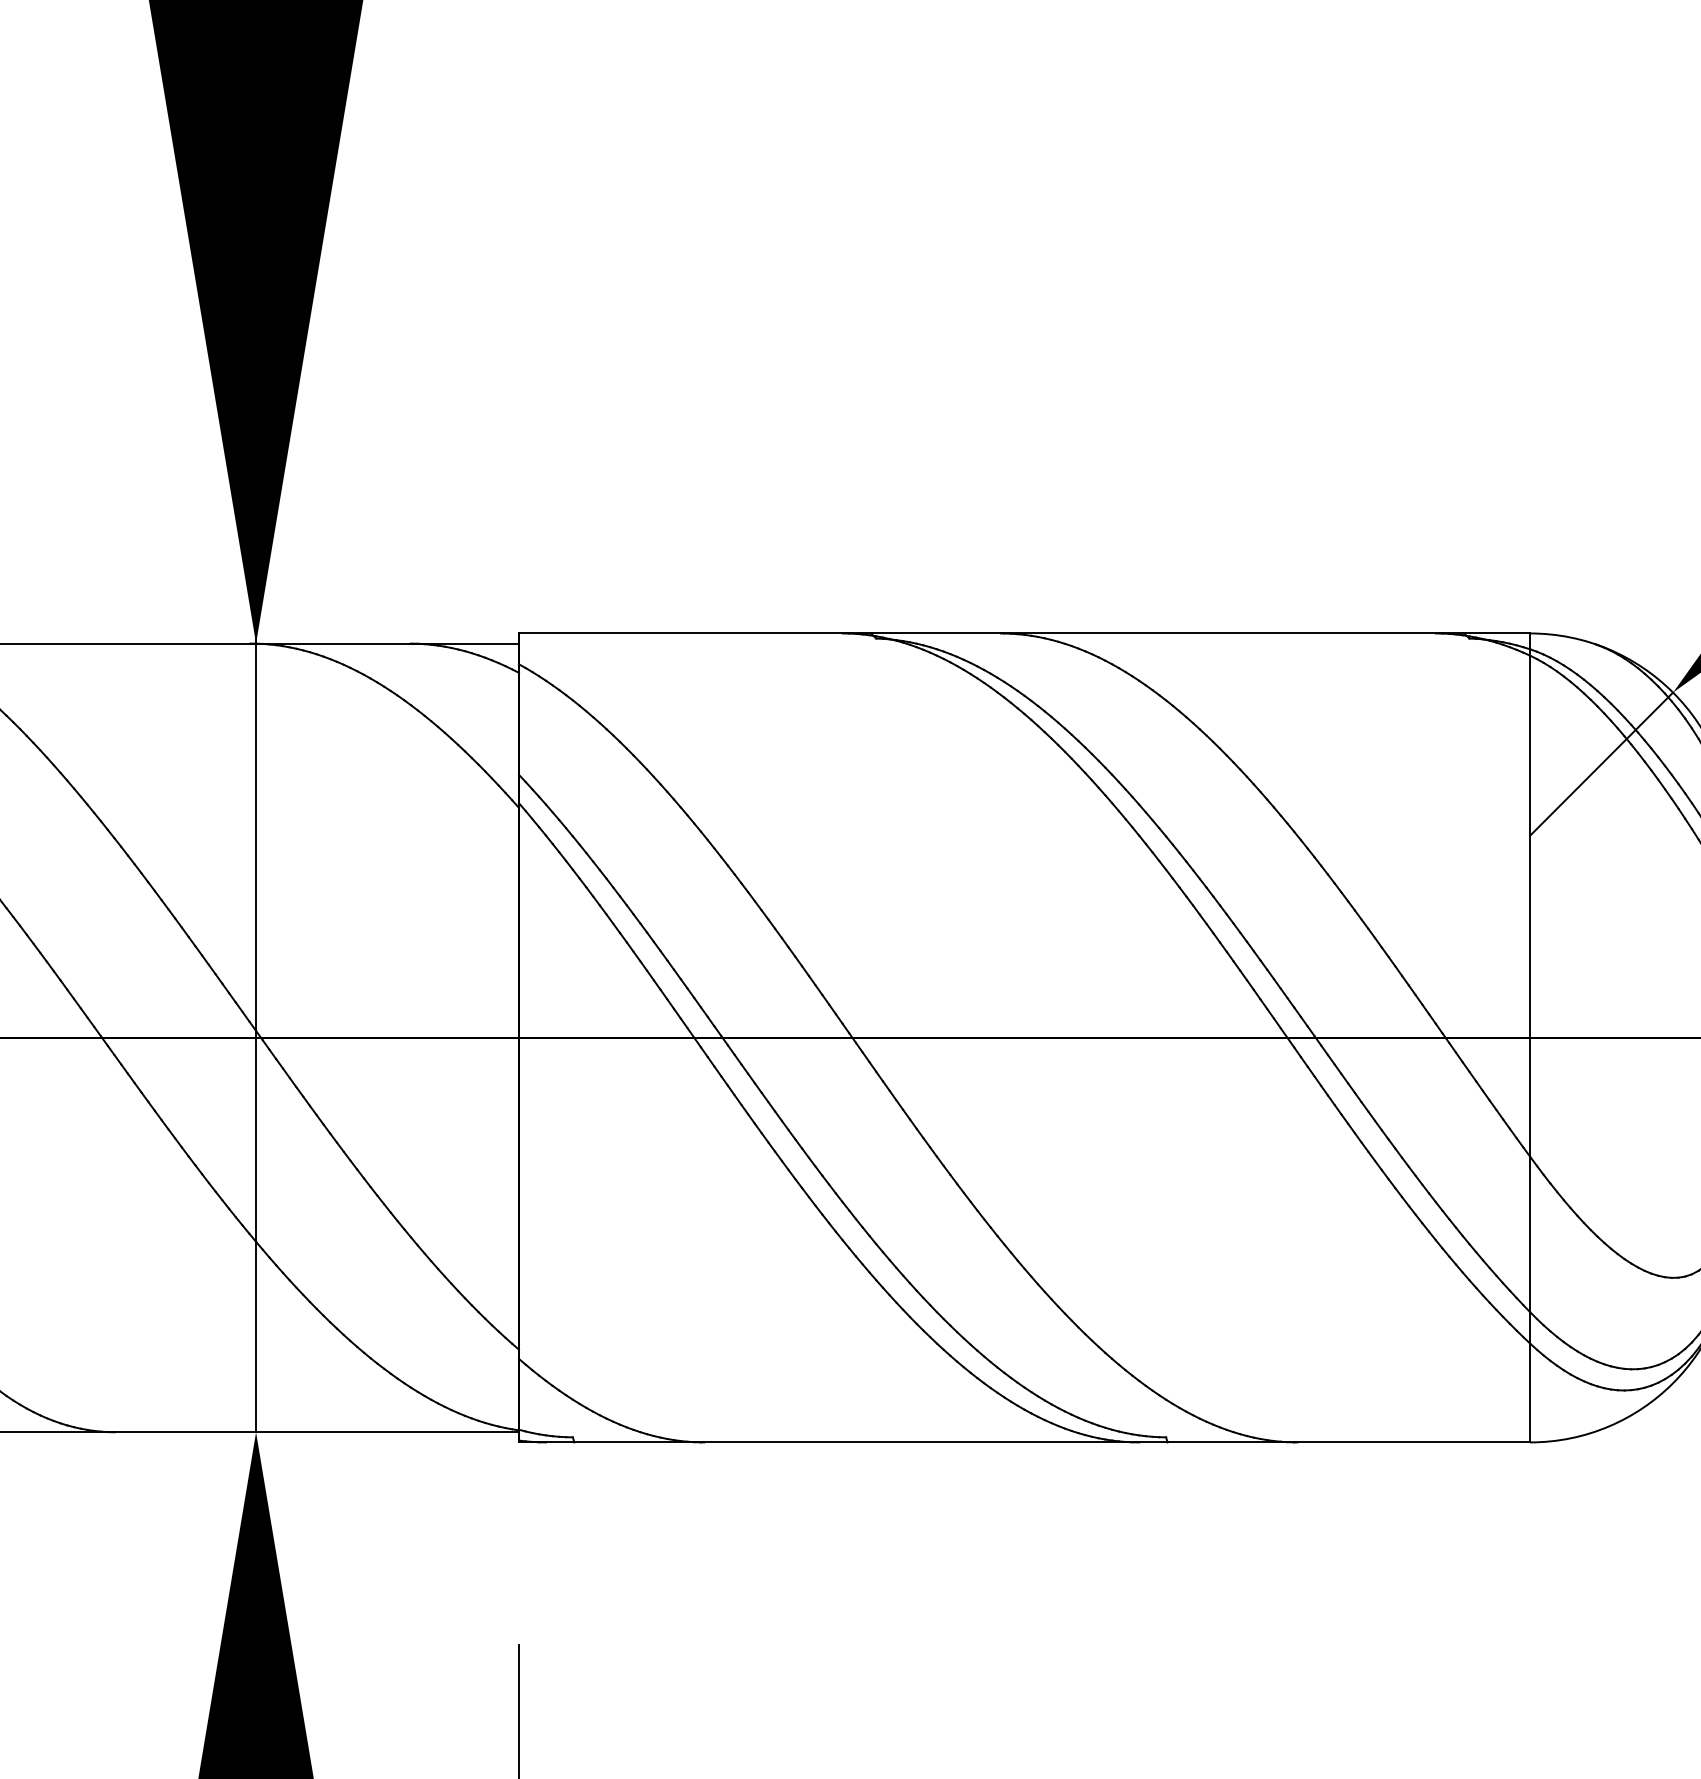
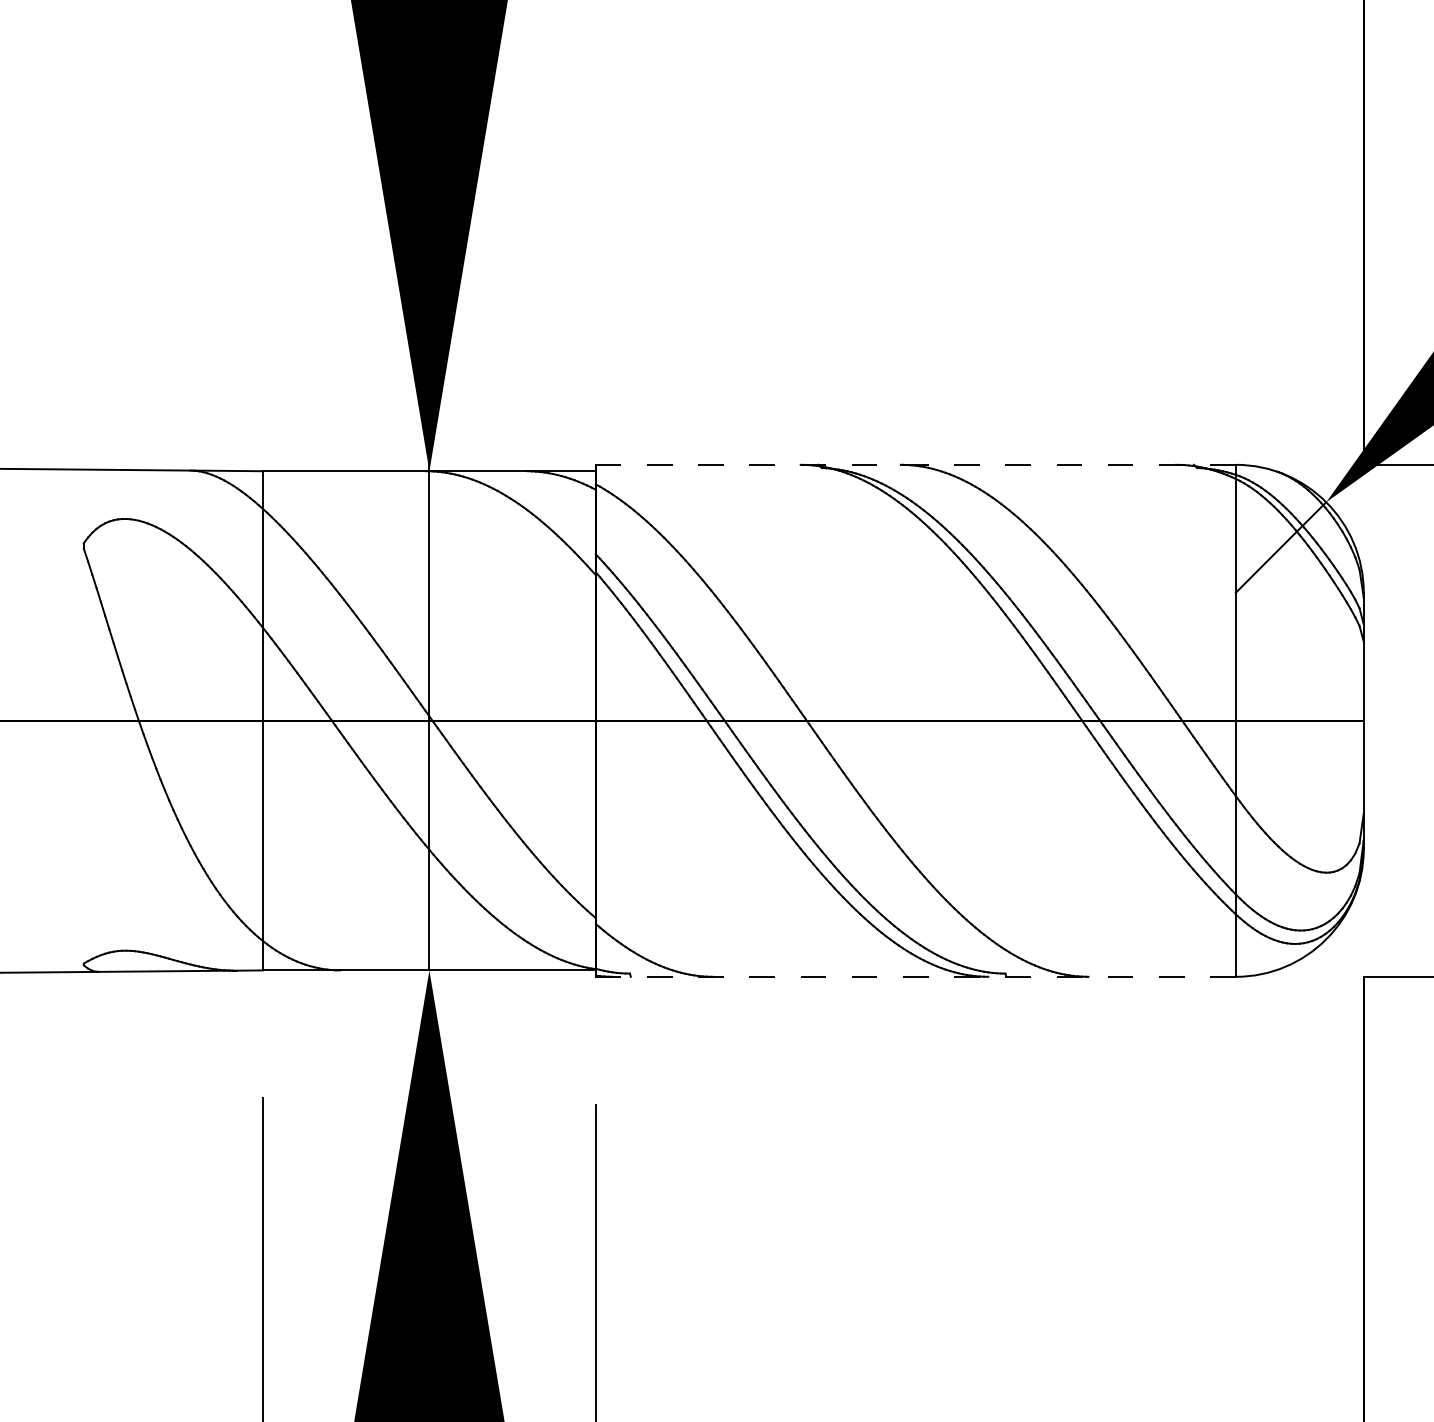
line: (1024, 632) -> (915, 464), solid -> dashed
line: (1024, 1441) -> (915, 976), solid -> dashed

